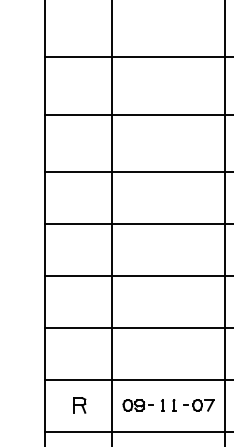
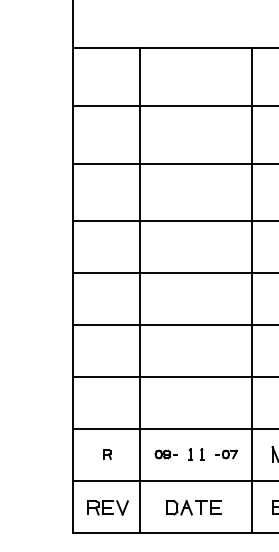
part: (79, 405) -> (107, 454), size x0.6
part: (137, 405) -> (165, 454), size x0.7
part: (198, 405) -> (226, 454), size x0.7

